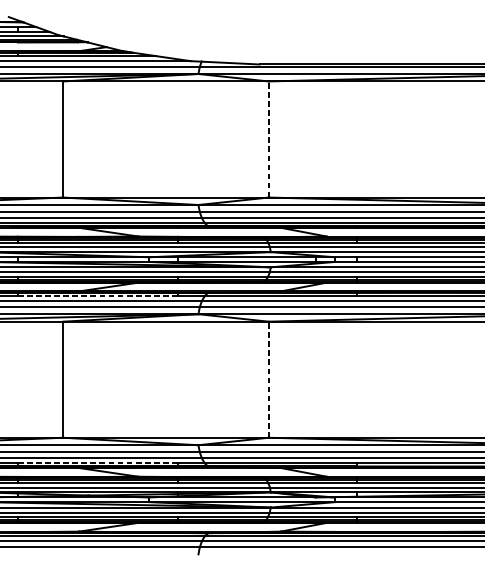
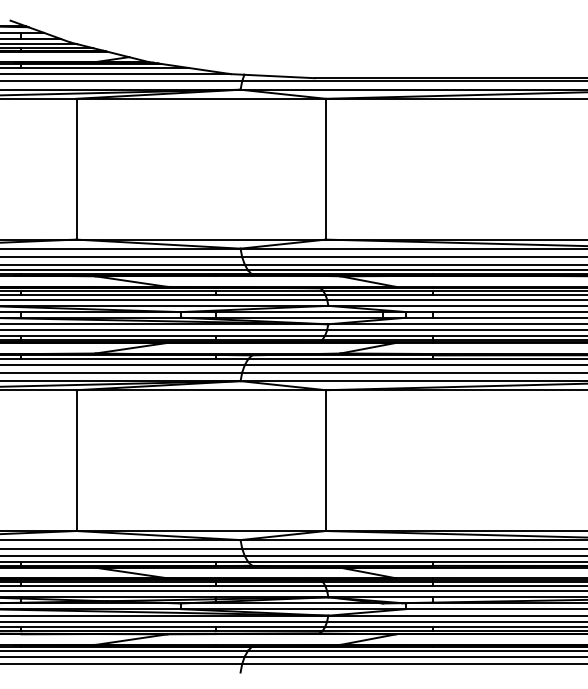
line: (268, 138) -> (325, 168), dashed -> solid
line: (97, 296) -> (118, 359), dashed -> solid
line: (268, 379) -> (325, 460), dashed -> solid
line: (98, 462) -> (119, 561), dashed -> solid

